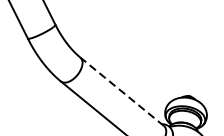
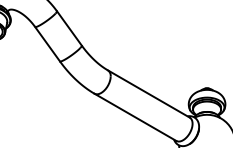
line: (121, 91) -> (148, 93), dashed -> solid

